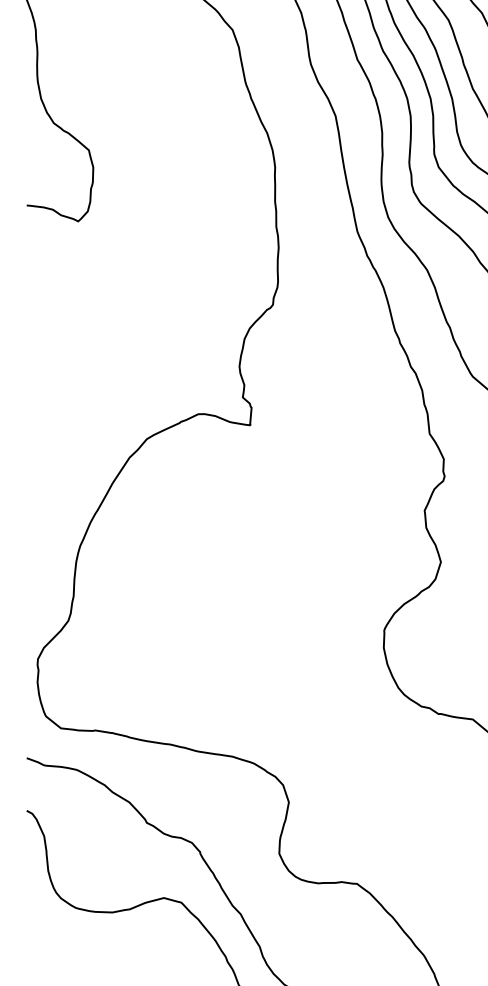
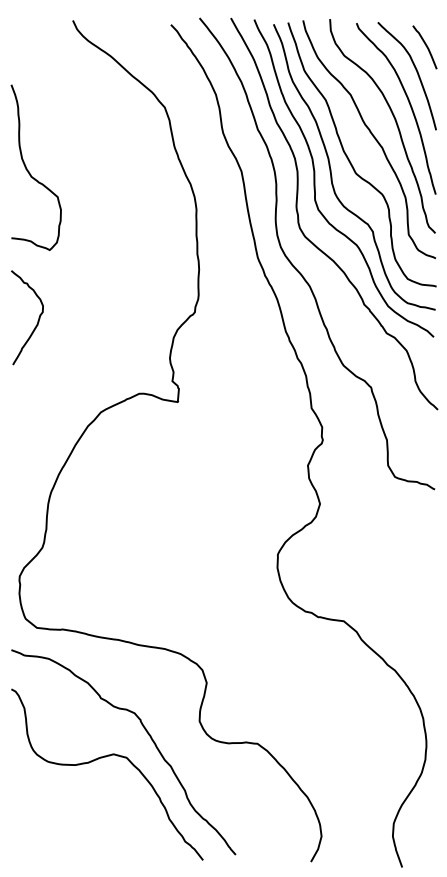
curve: (61, 315) -> (37, 320), added

